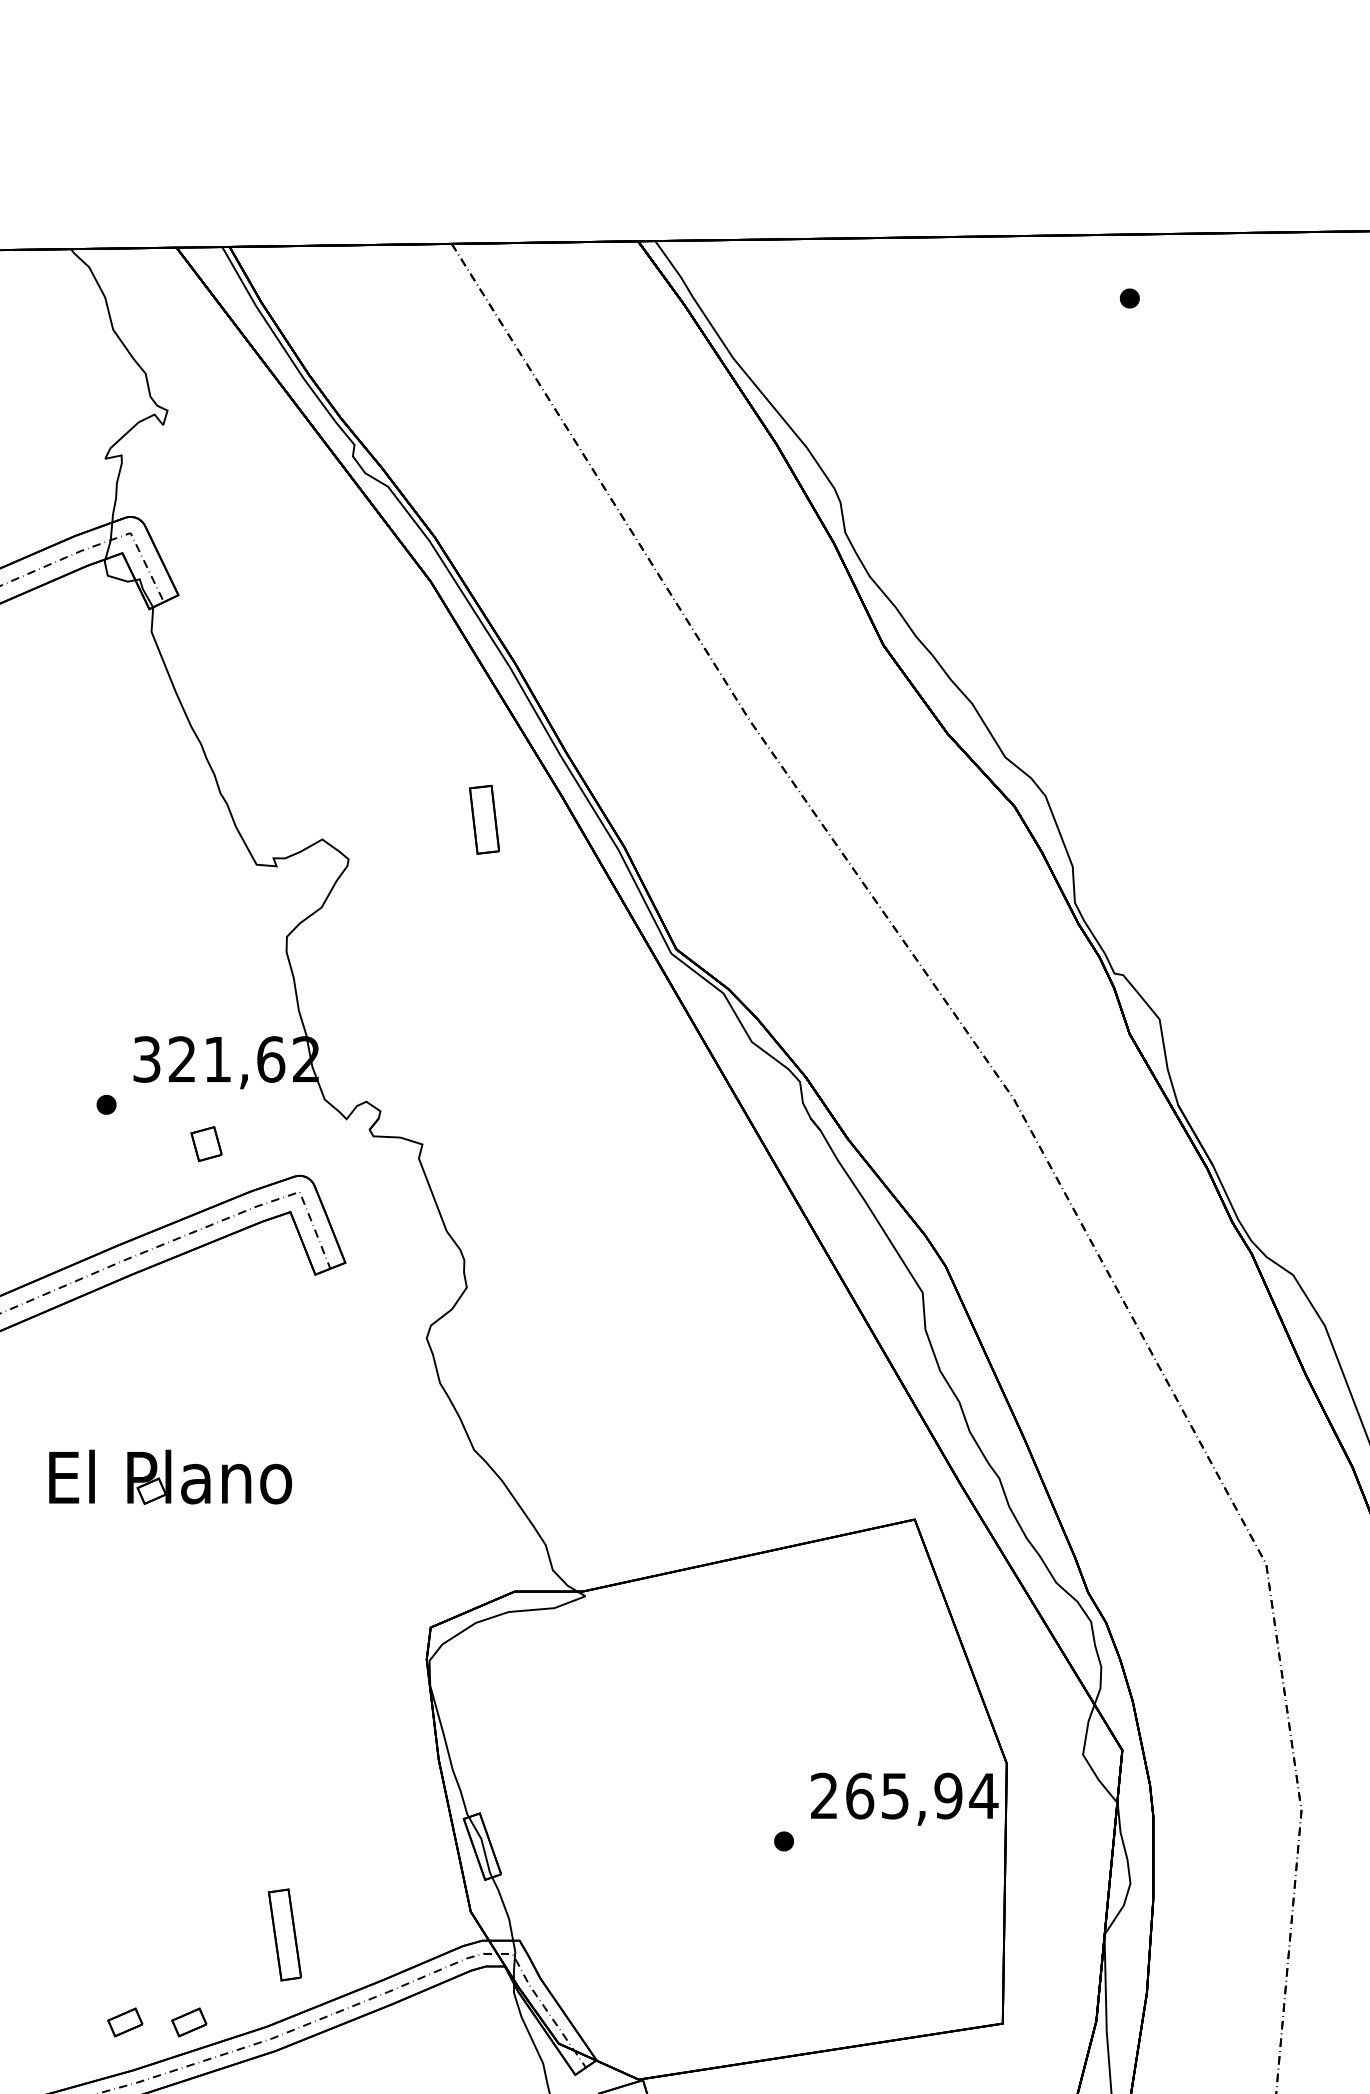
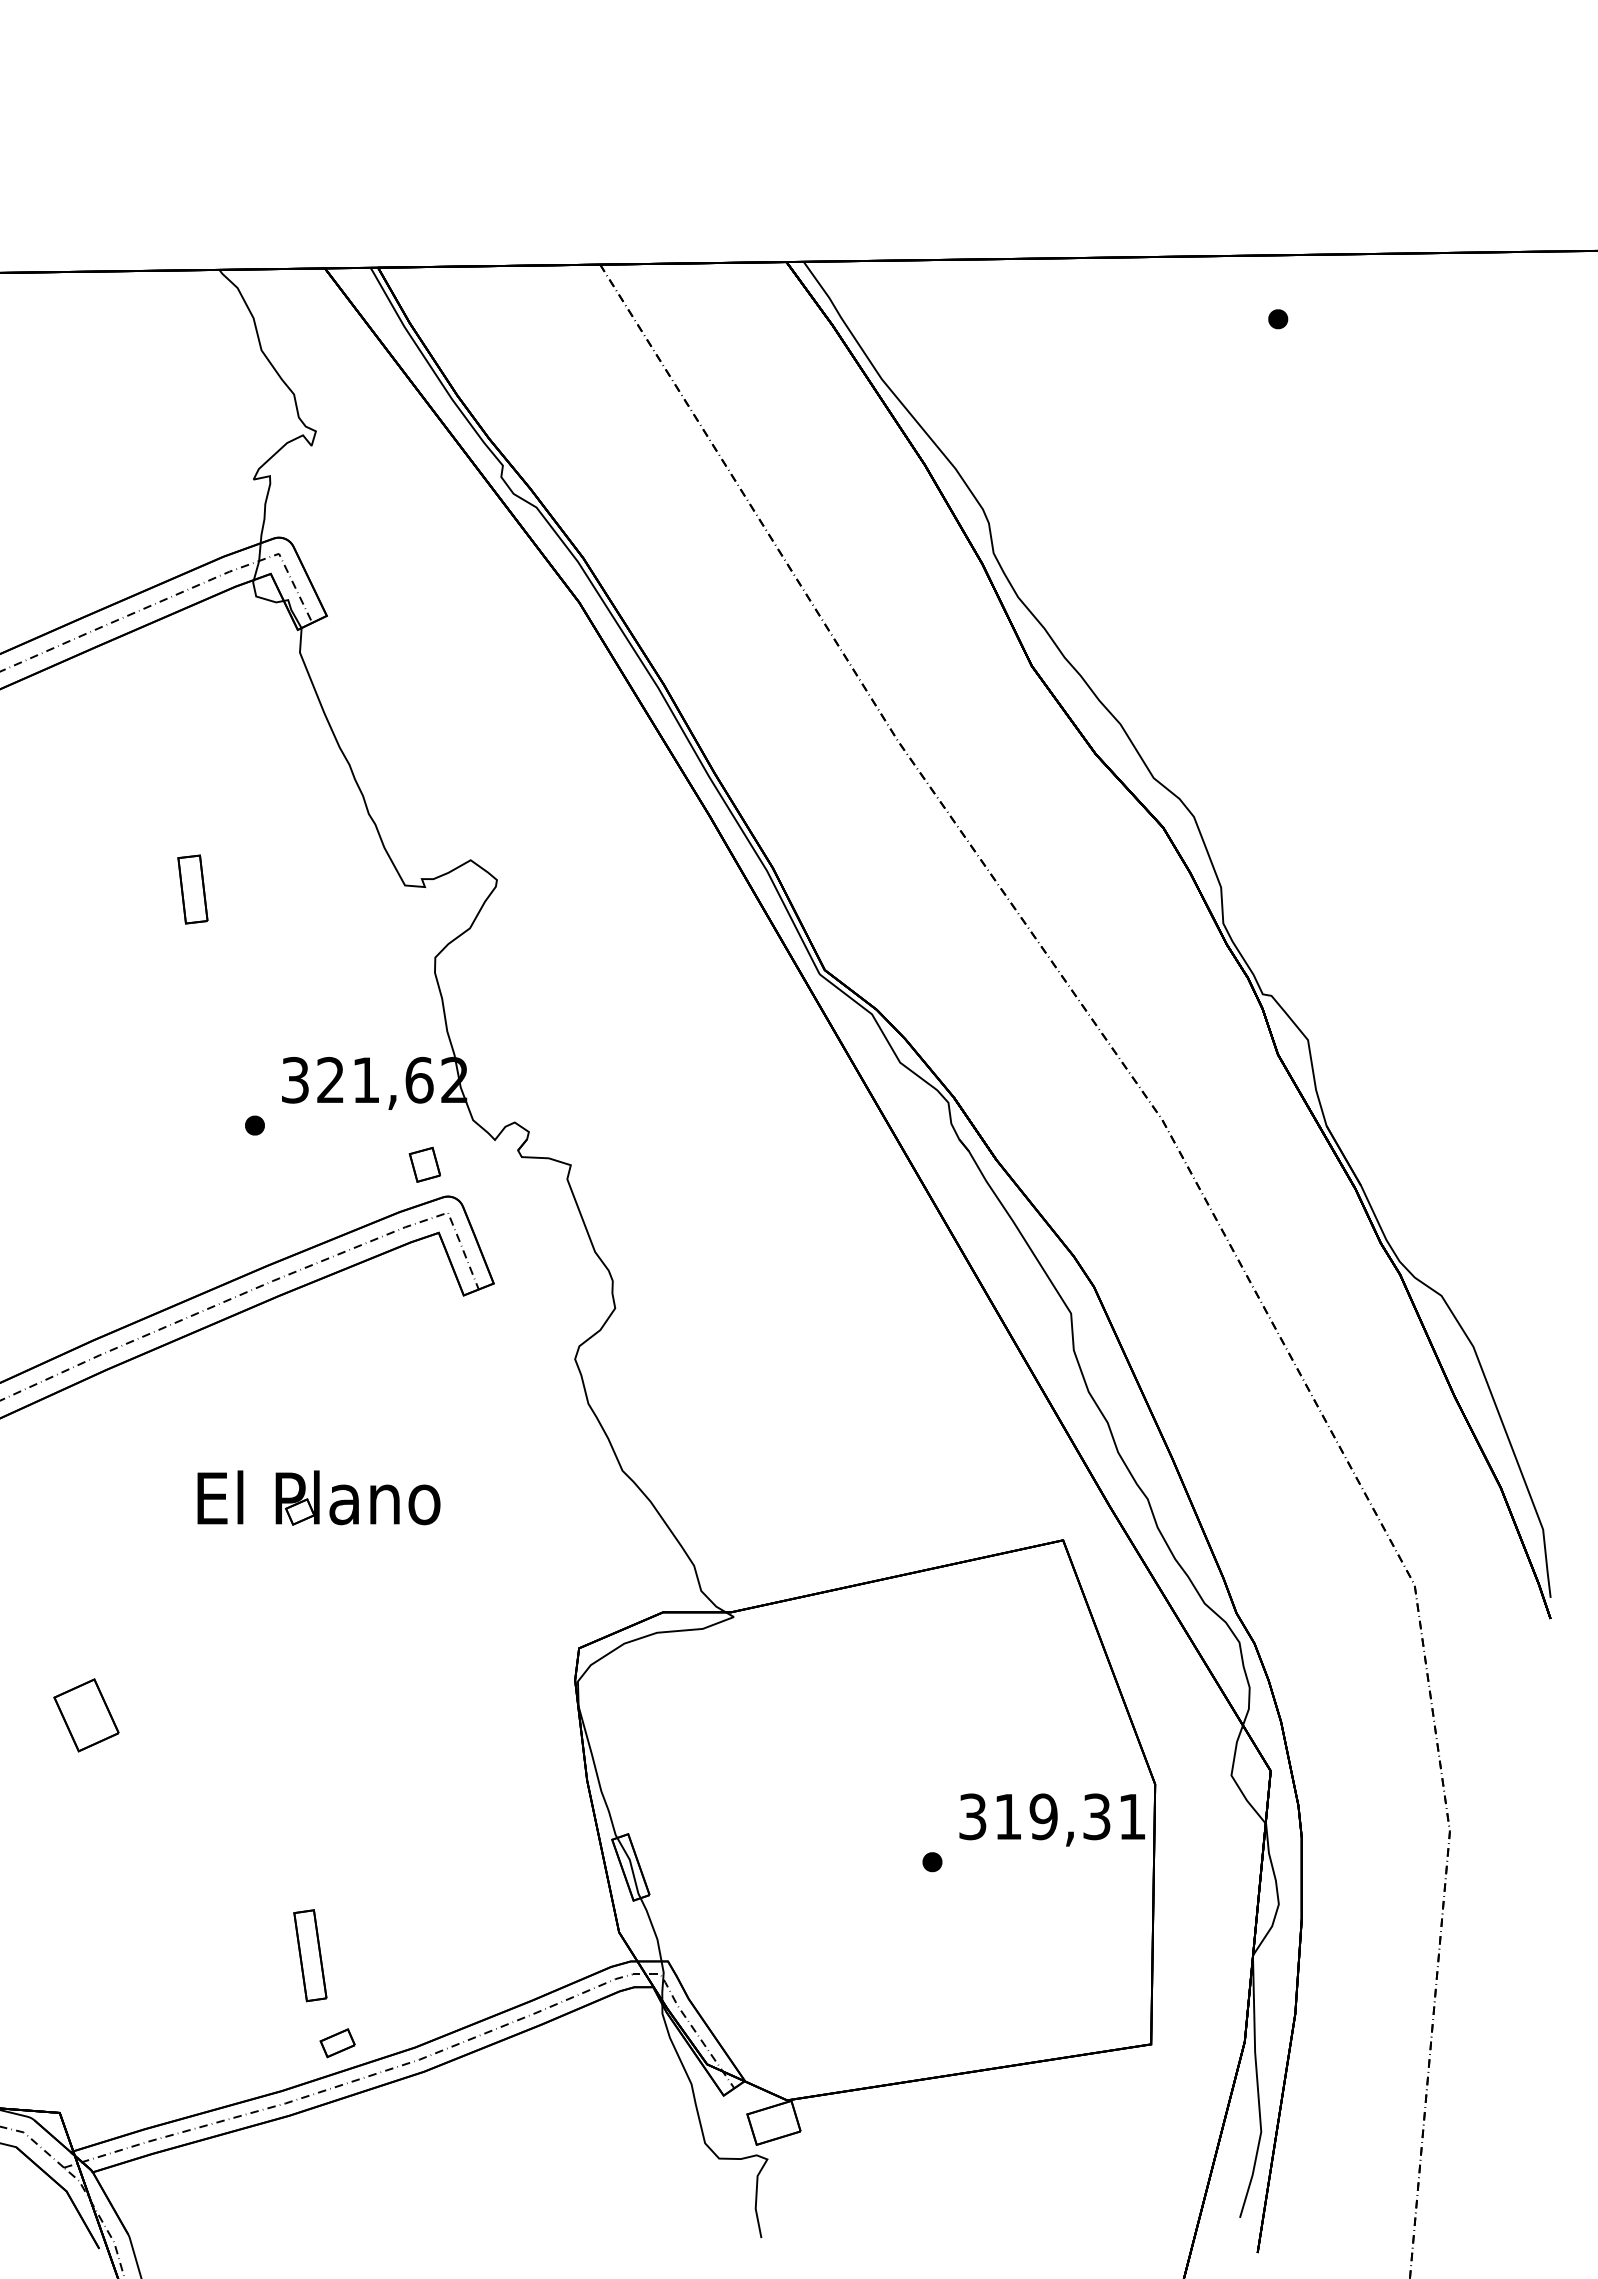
part: (484, 819) -> (192, 889), moved
part: (206, 1143) -> (424, 1164), moved
text: (905, 1795) -> (1053, 1816), 265,94 -> 319,31
part: (285, 1934) -> (310, 1955), moved
part: (125, 2022) -> (273, 2043), removed

